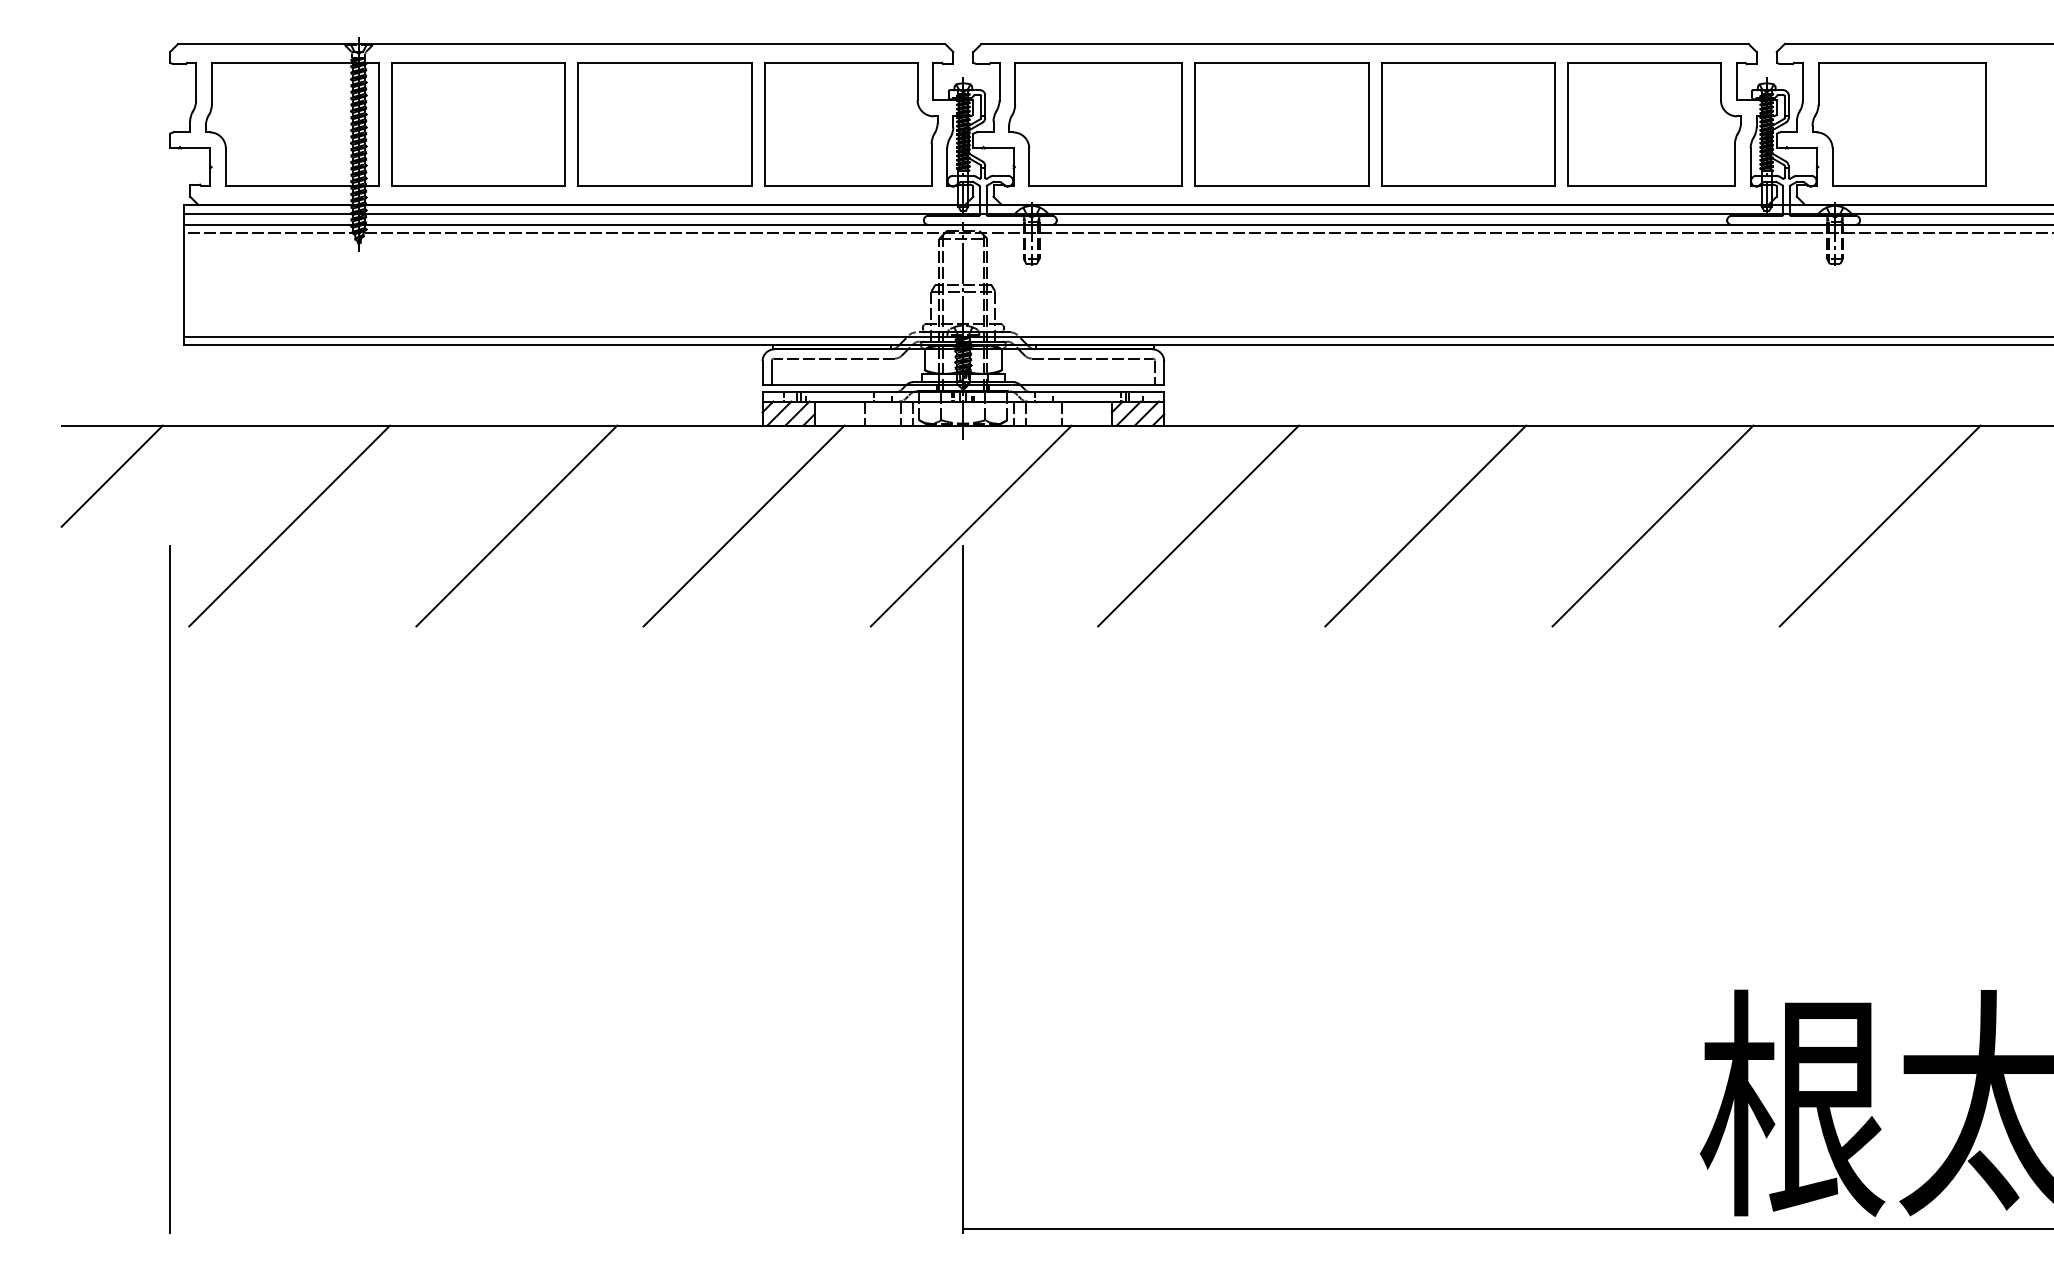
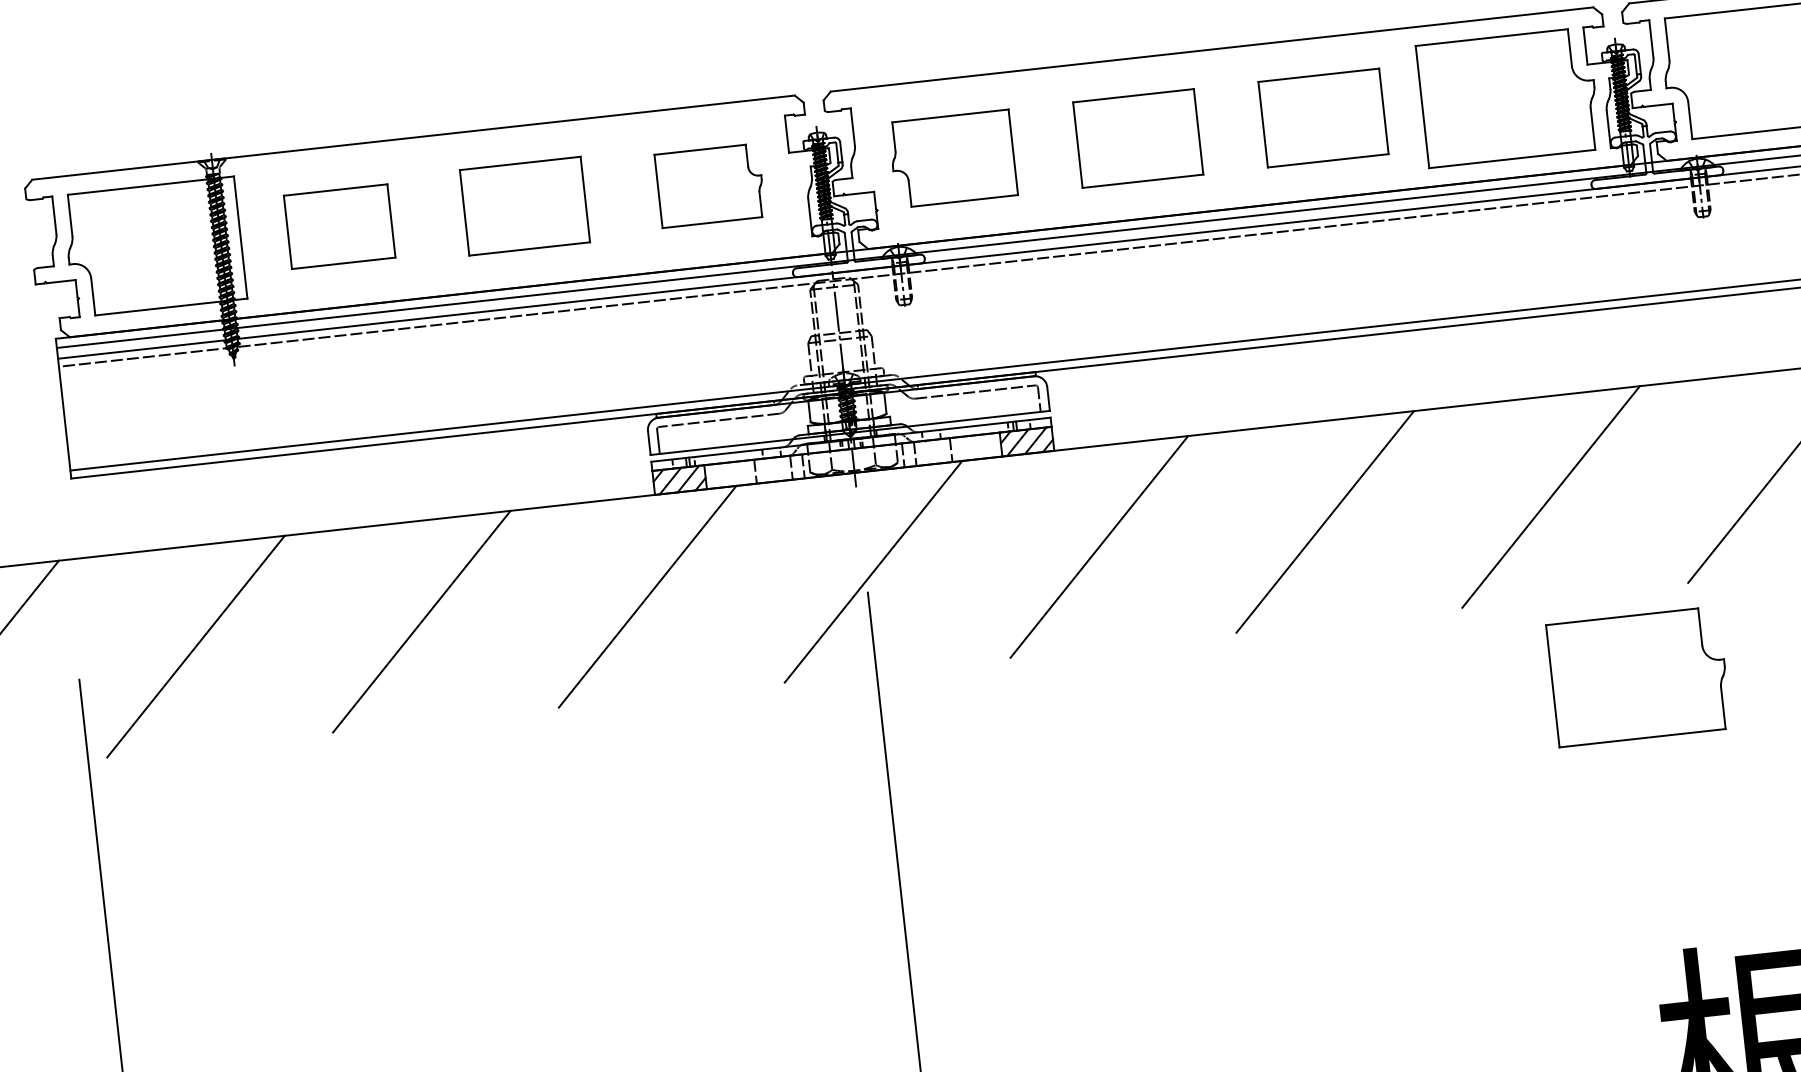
part: (478, 124) -> (339, 226), size x0.6
part: (664, 124) -> (524, 206), size x0.7
part: (851, 124) -> (710, 185), size x0.6
part: (1095, 124) -> (952, 159), size x0.7
part: (1281, 124) -> (1137, 138), size x0.7
part: (1468, 124) -> (1323, 118), size x0.7
part: (1720, 714) -> (1638, 676), added

